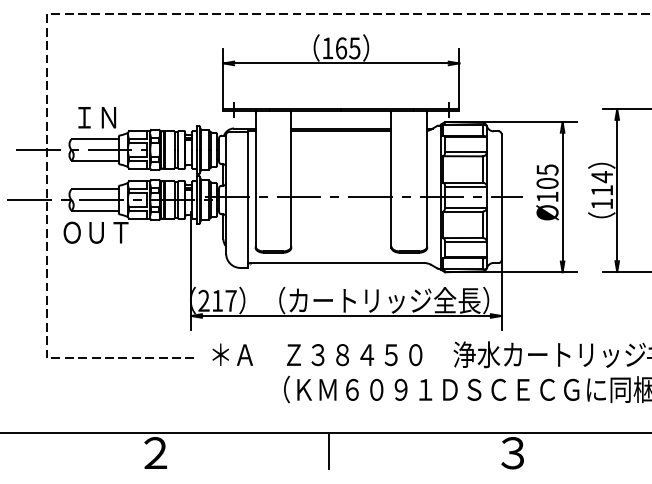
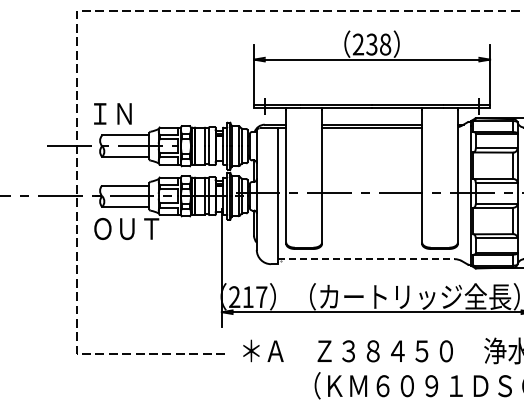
text: (341, 48) -> (372, 44), 165 -> 238
text: (97, 117) -> (113, 113), moved
line: (336, 262) -> (367, 258), solid -> dashed

